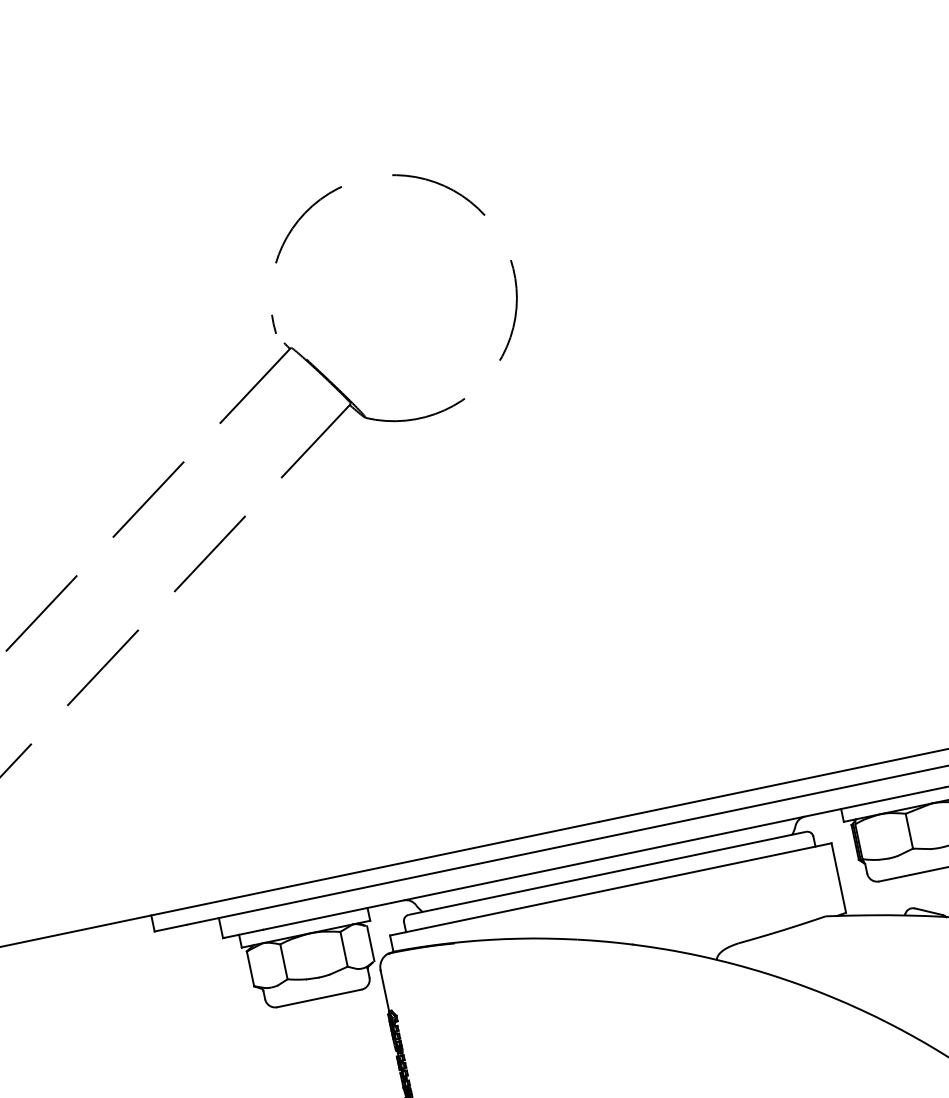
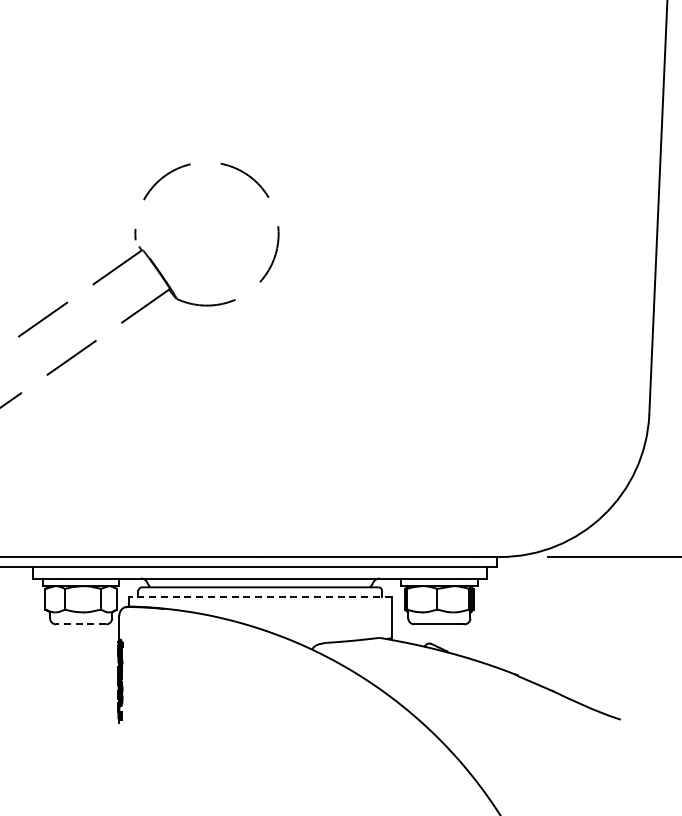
line: (609, 889) -> (259, 596), solid -> dashed
line: (318, 998) -> (80, 624), solid -> dashed

